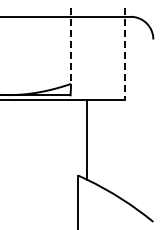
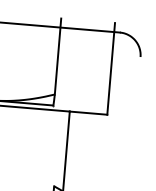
line: (71, 46) -> (58, 57), dashed -> solid
line: (125, 53) -> (111, 68), dashed -> solid

